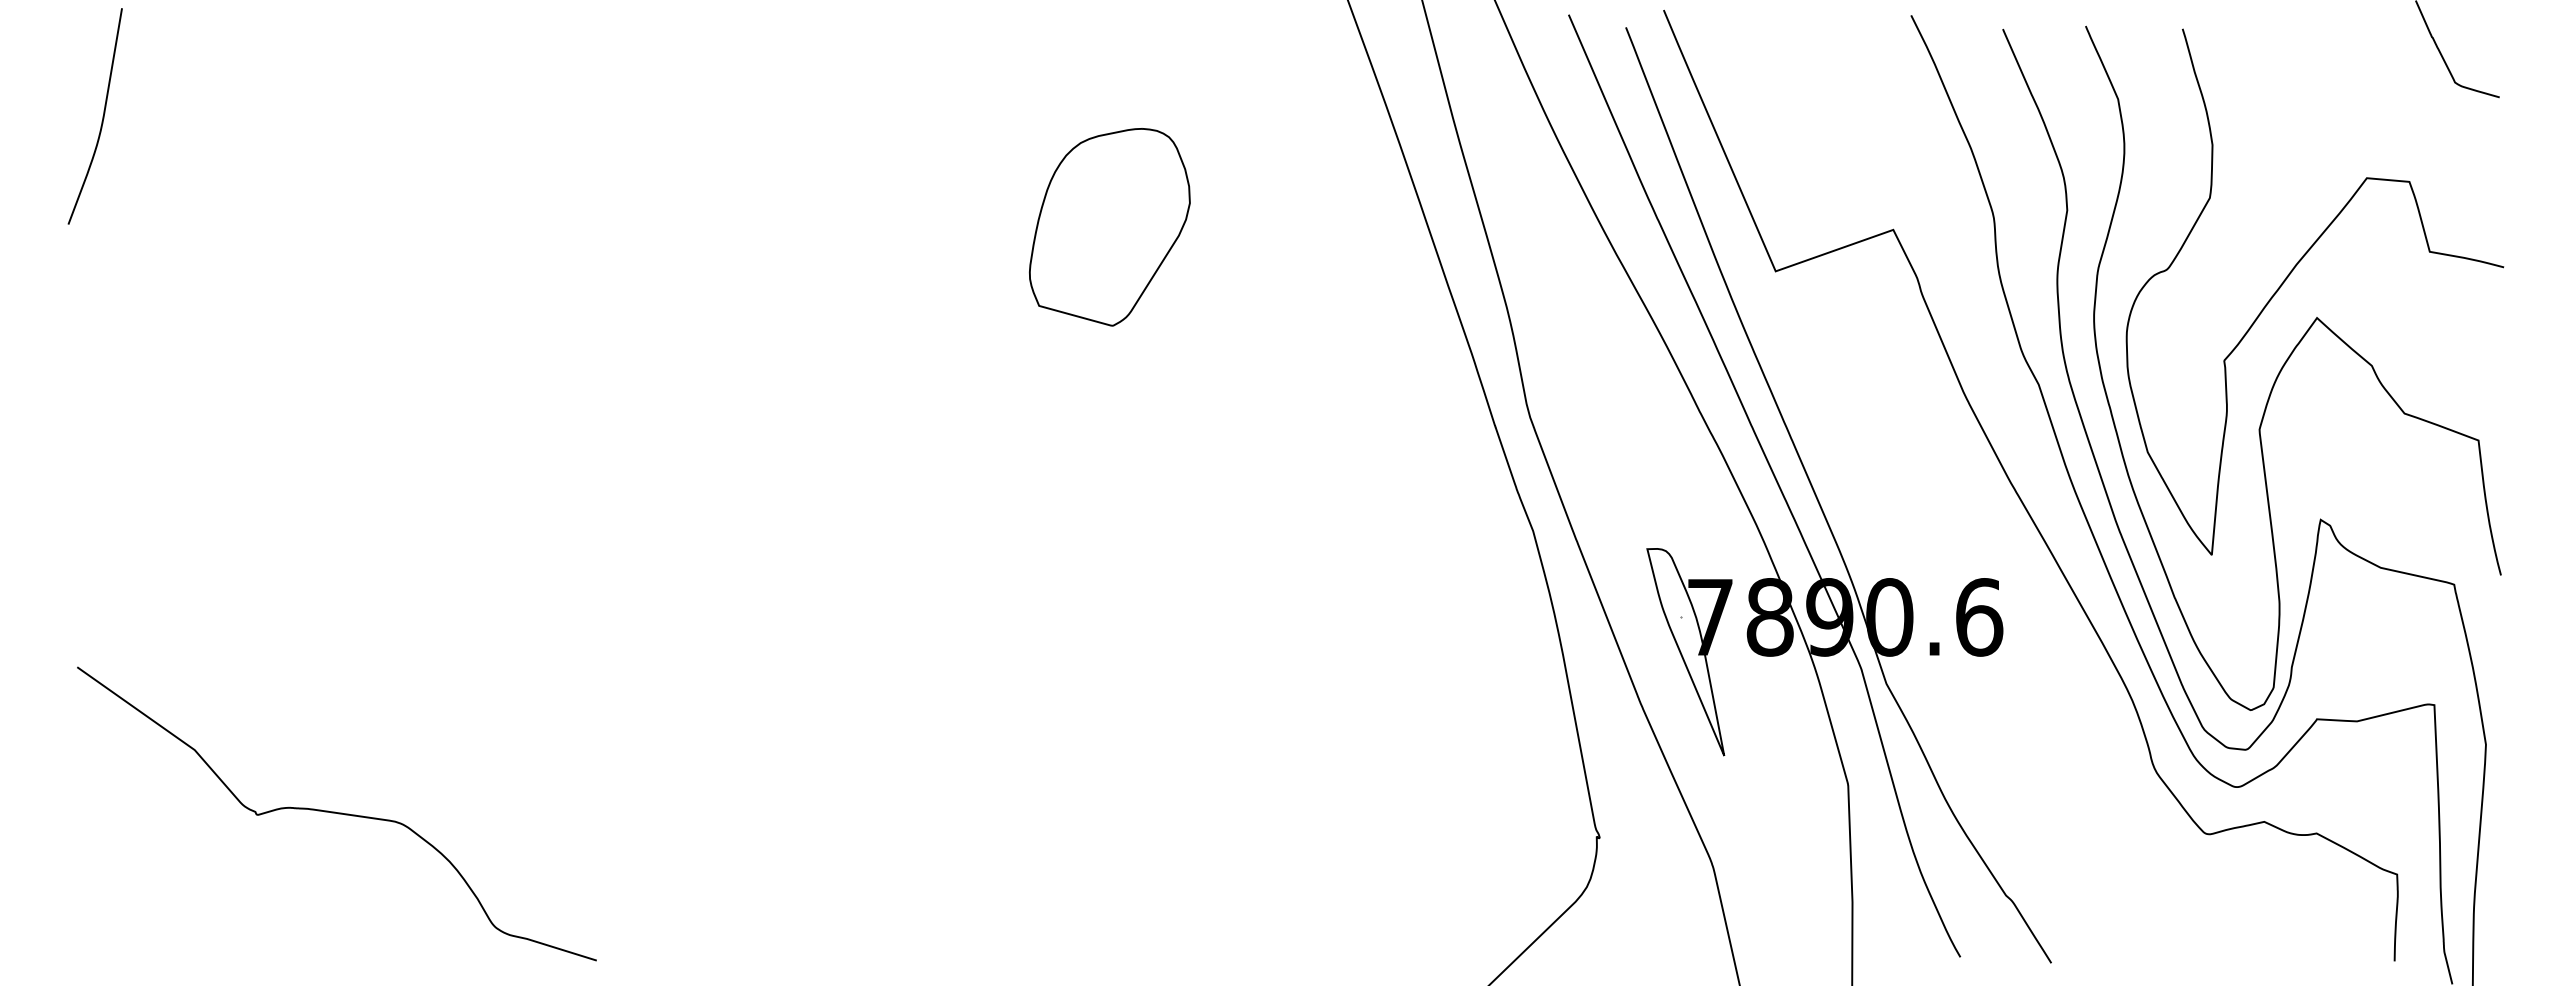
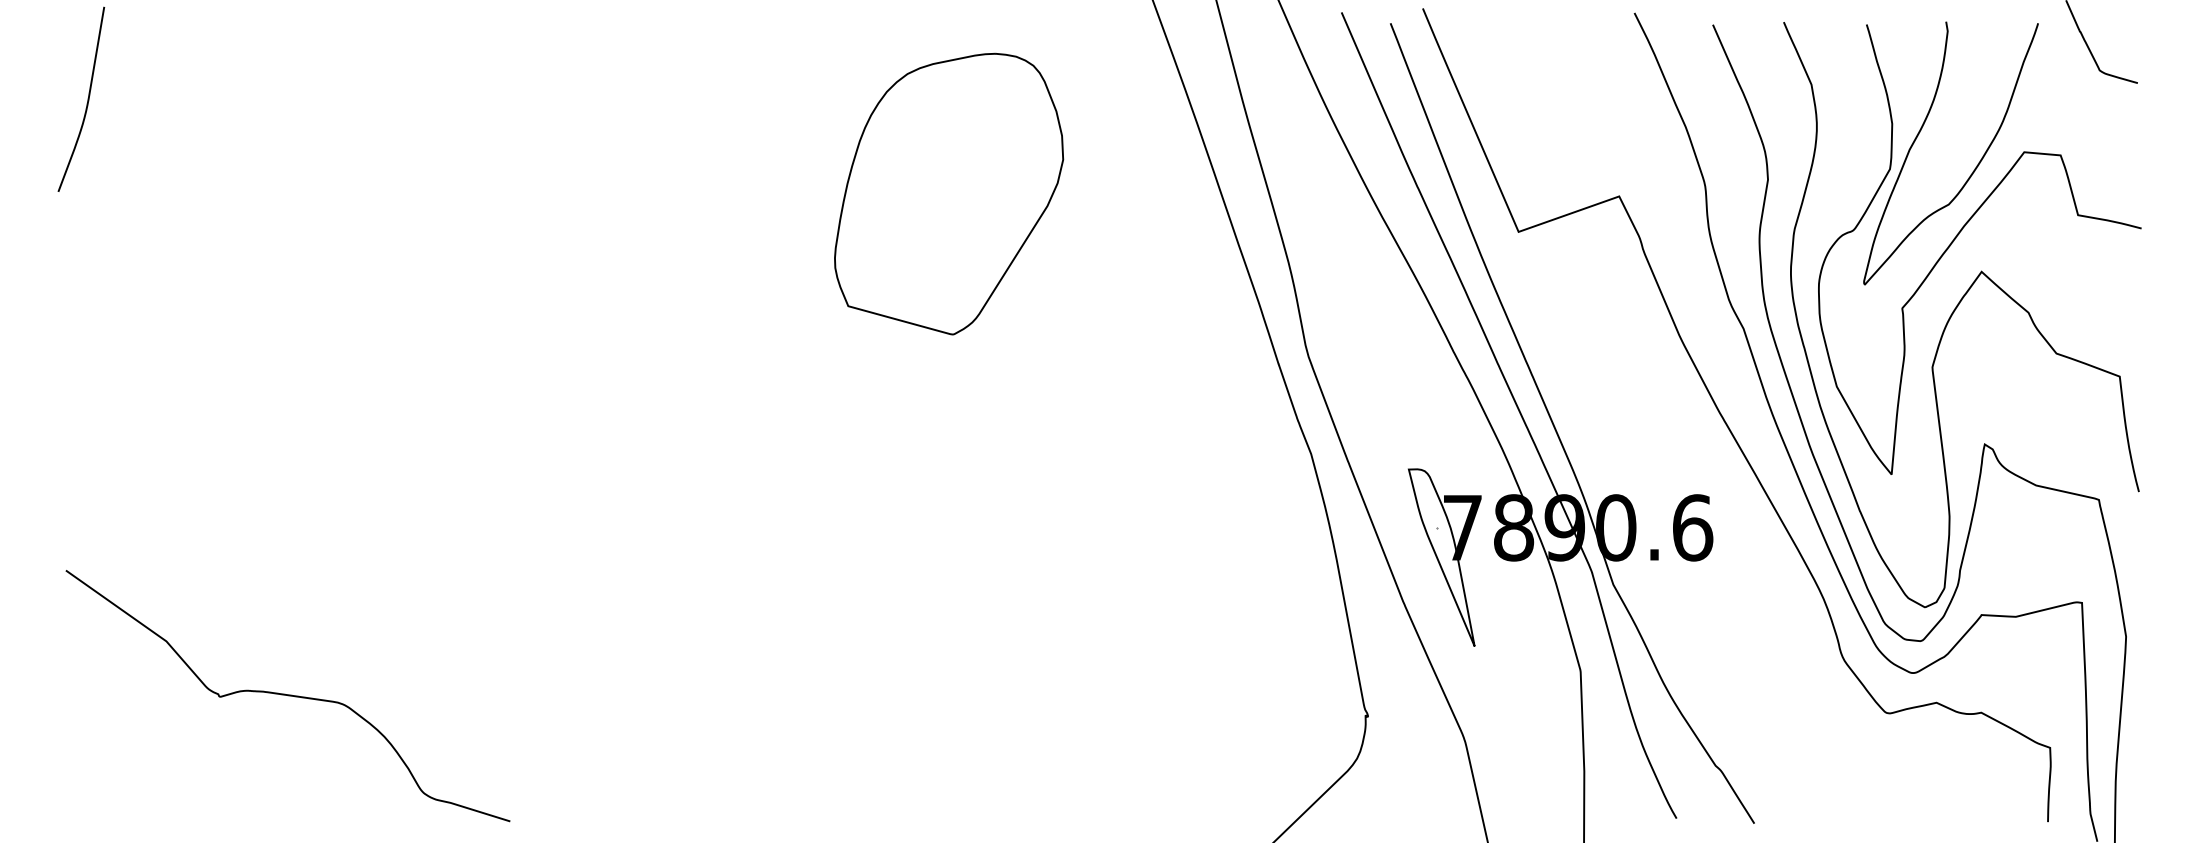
curve: (2307, 199) -> (1973, 170), added
part: (1109, 227) -> (948, 194), size x1.67

